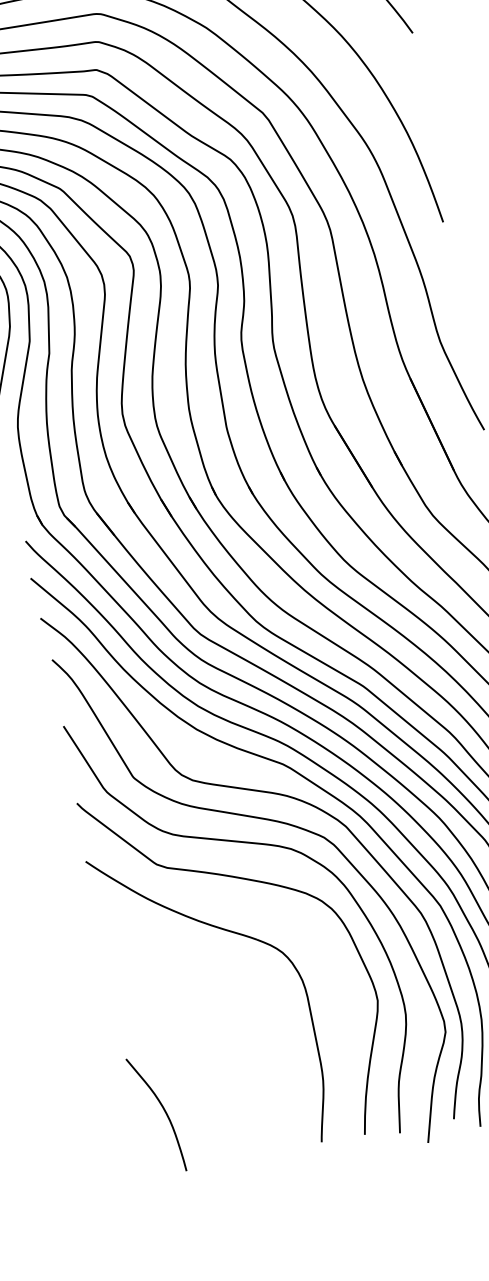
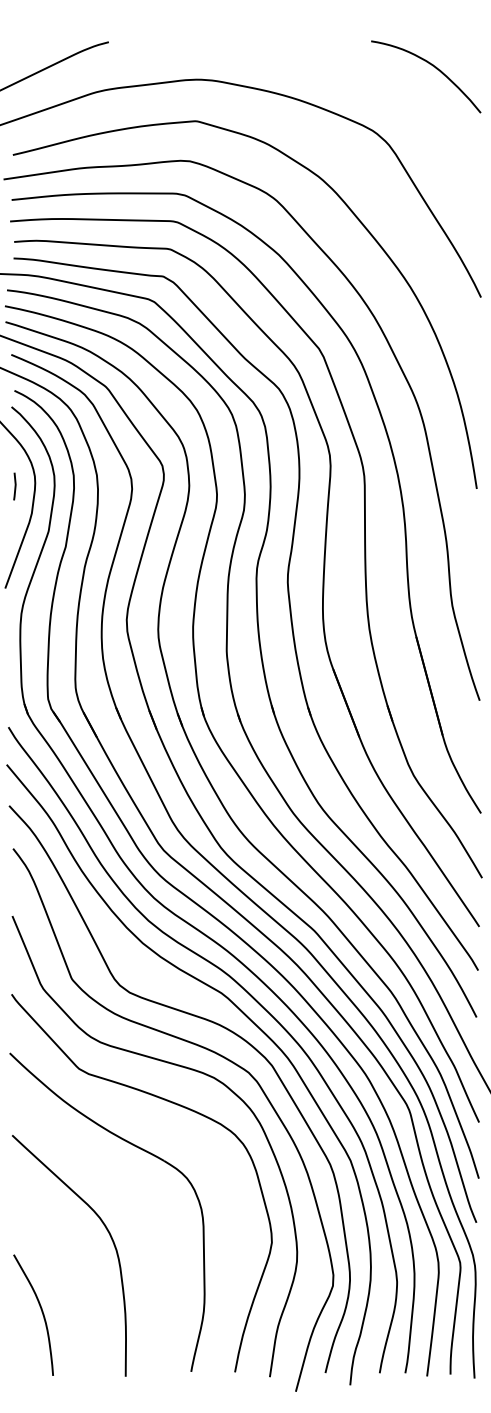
curve: (219, 1027) -> (111, 1240), added

